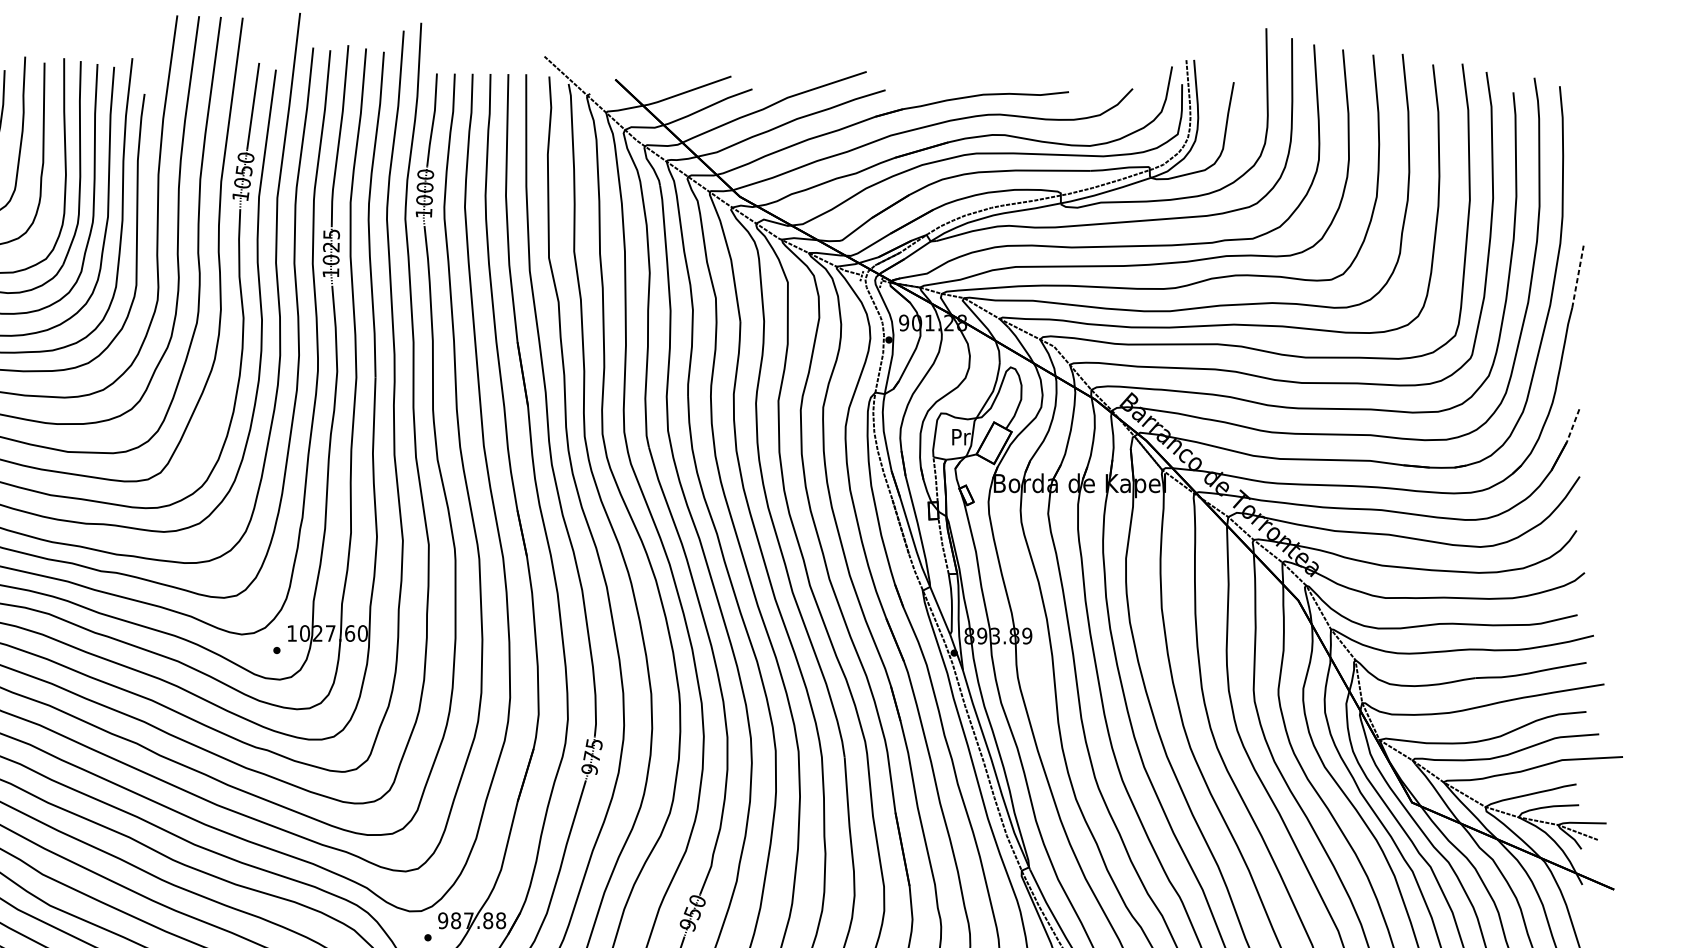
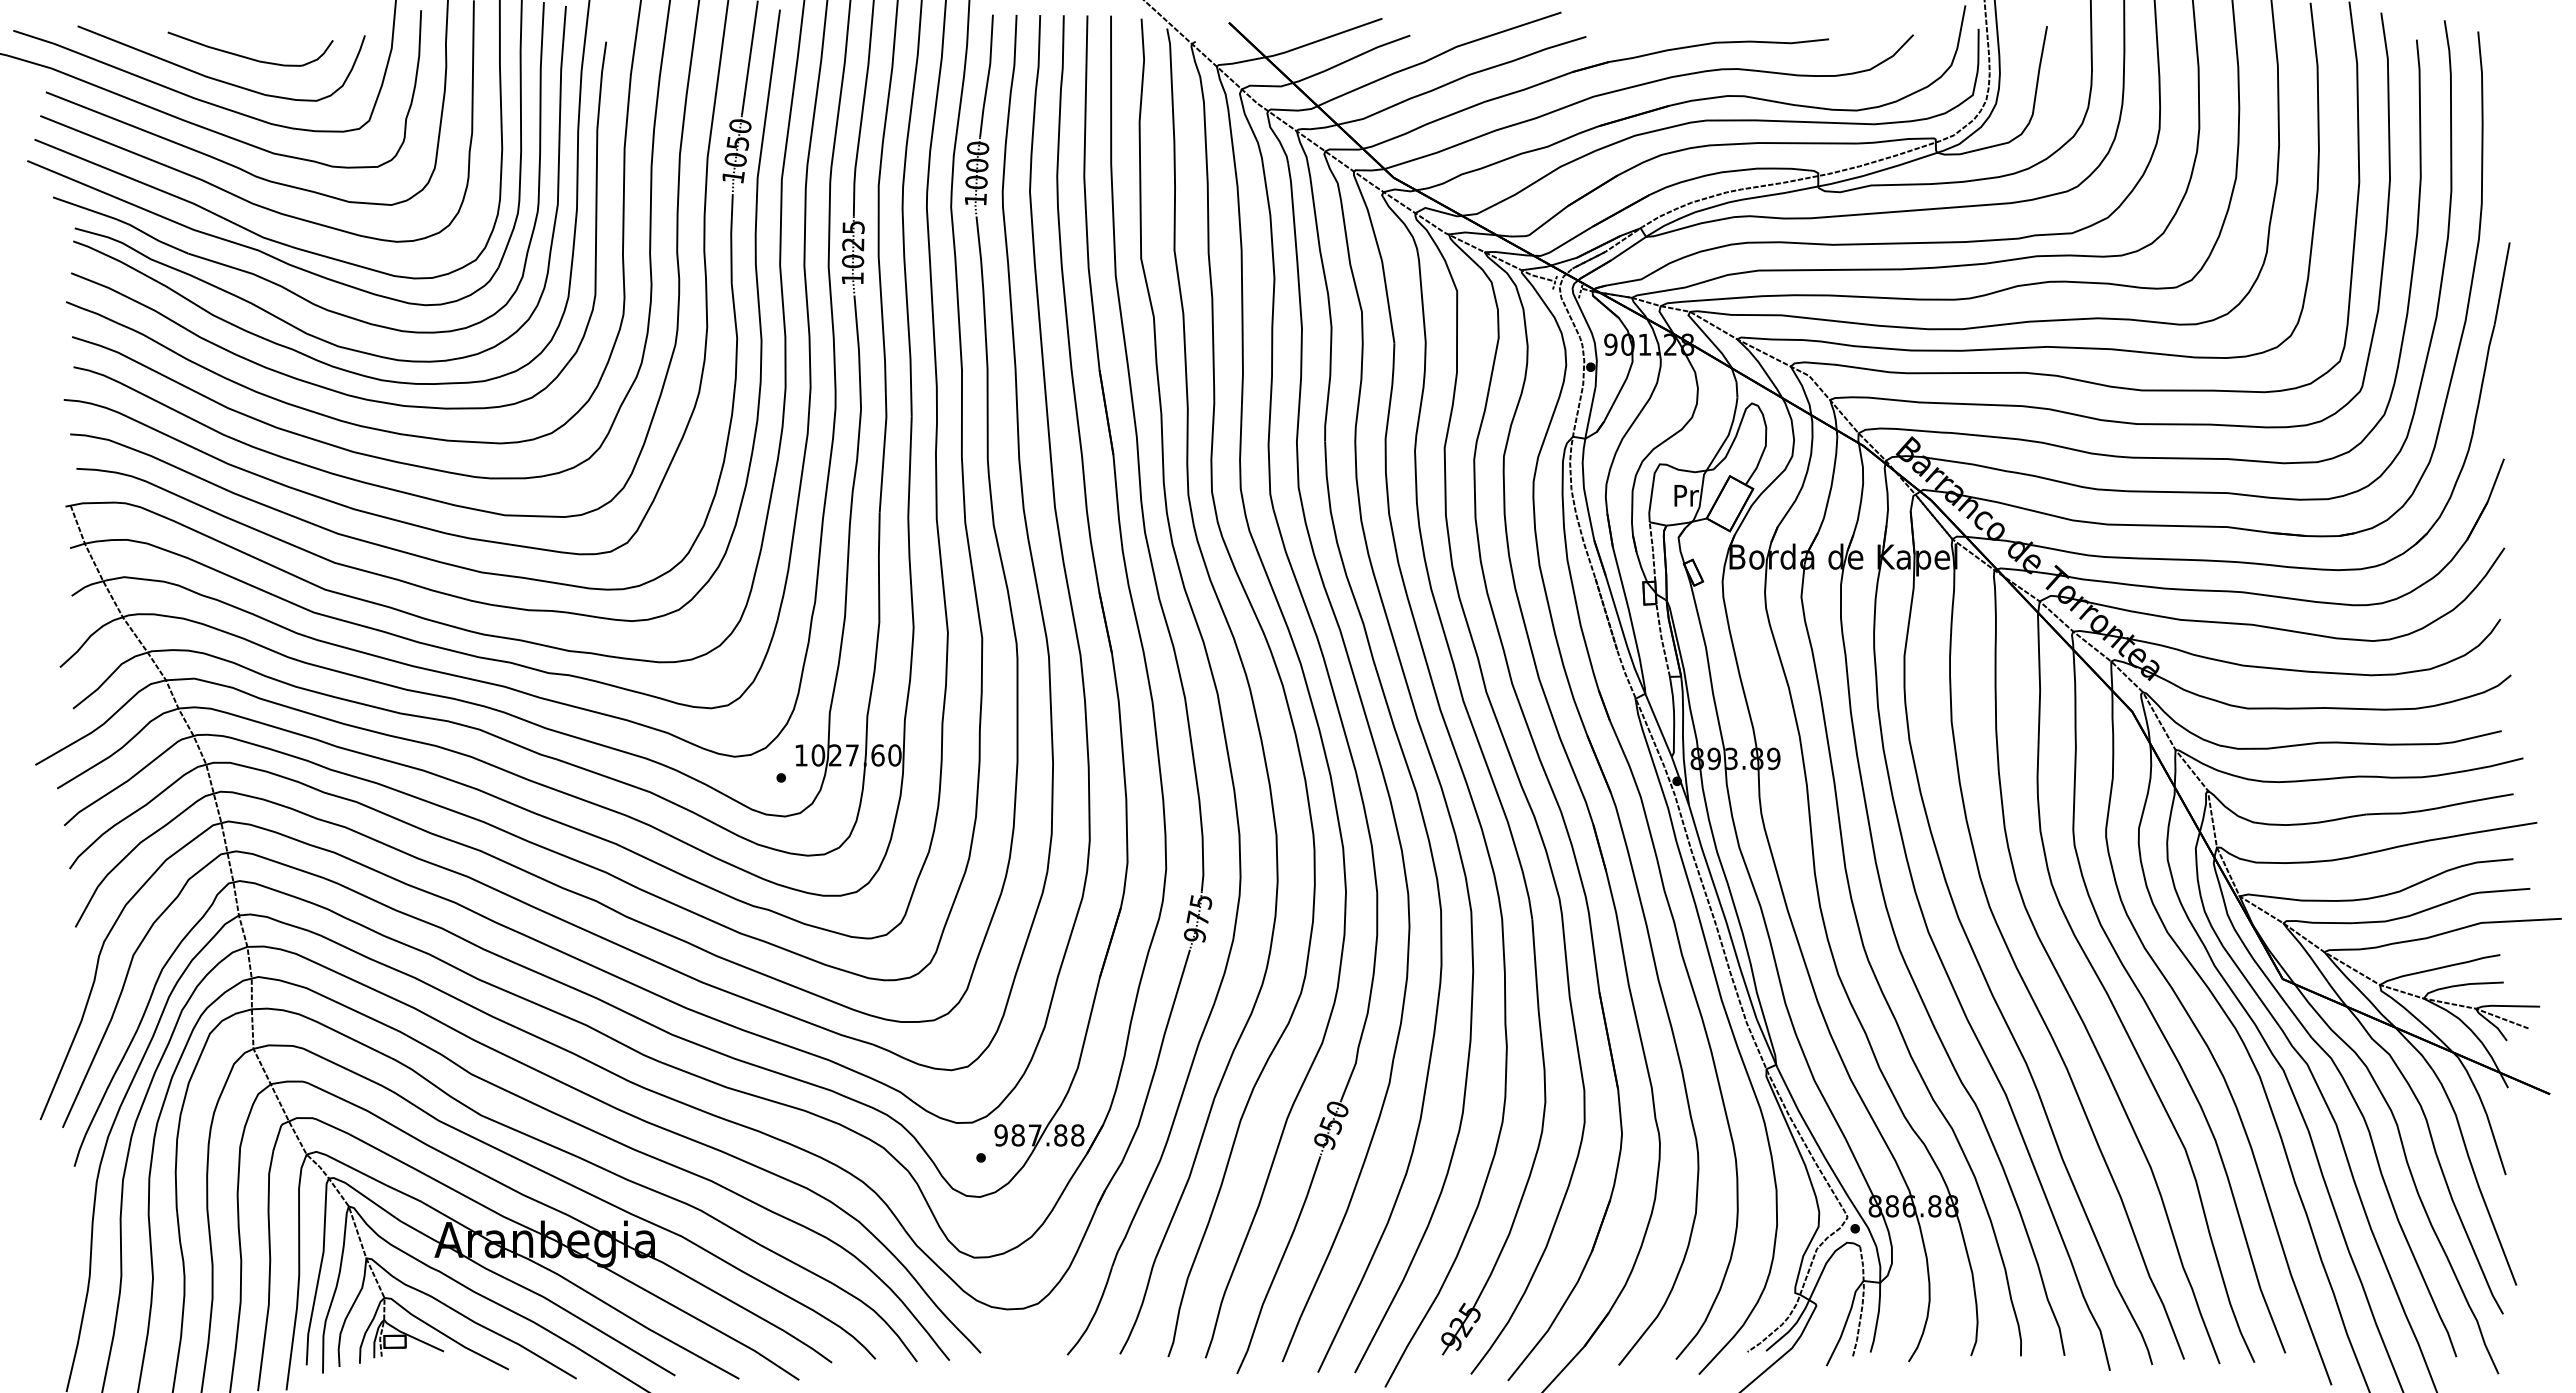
line: (1578, 276) -> (2502, 283), dashed -> solid
line: (1572, 425) -> (2495, 480), dashed -> solid

